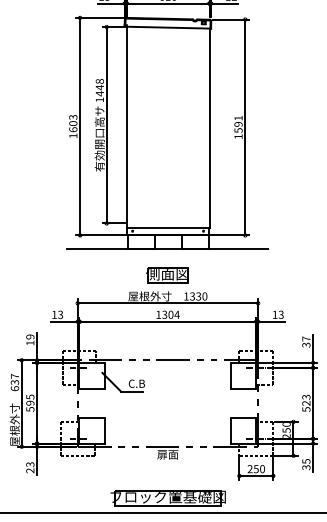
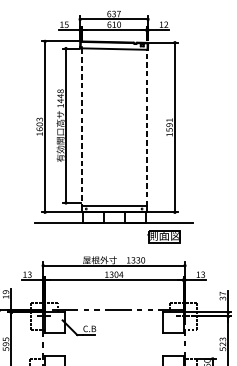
line: (126, 127) -> (81, 127), solid -> dashed
line: (209, 127) -> (146, 127), solid -> dashed
part: (167, 275) -> (164, 236), moved

